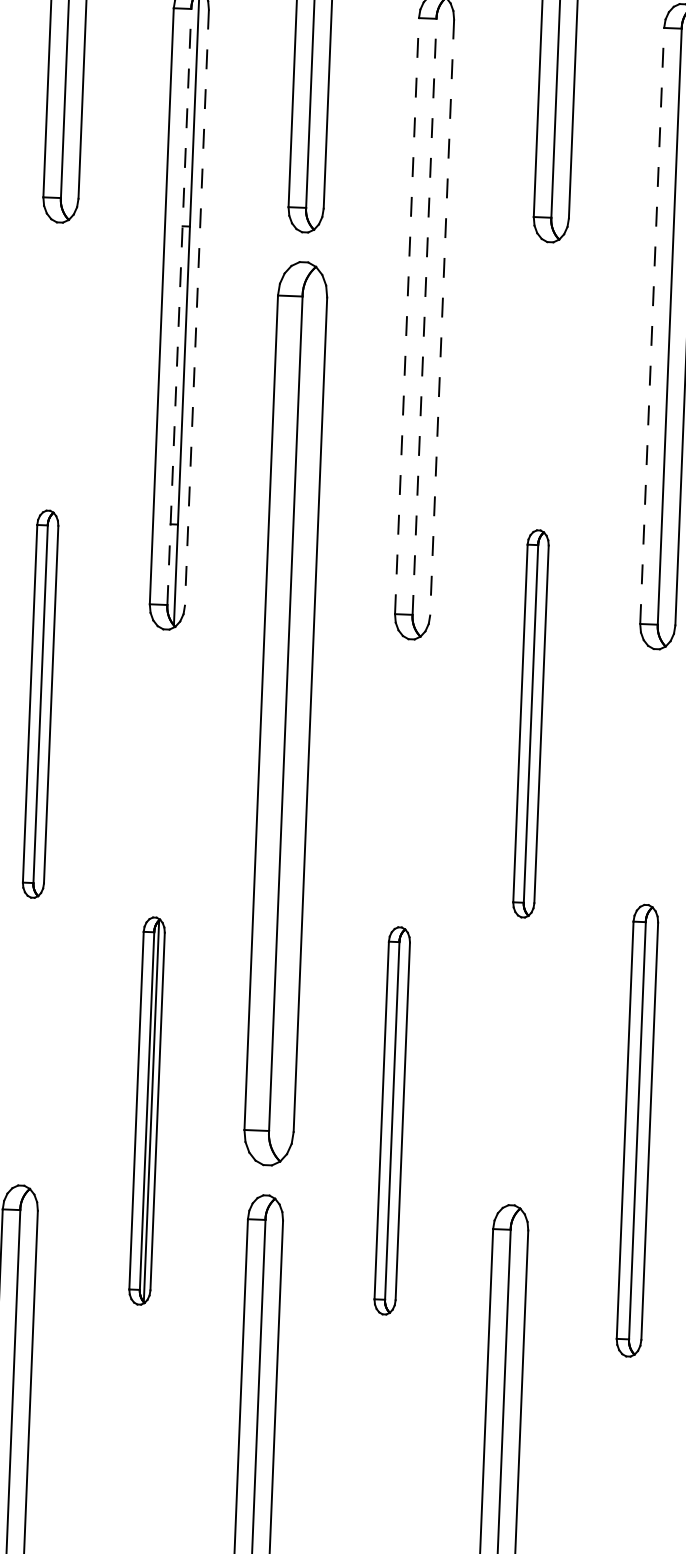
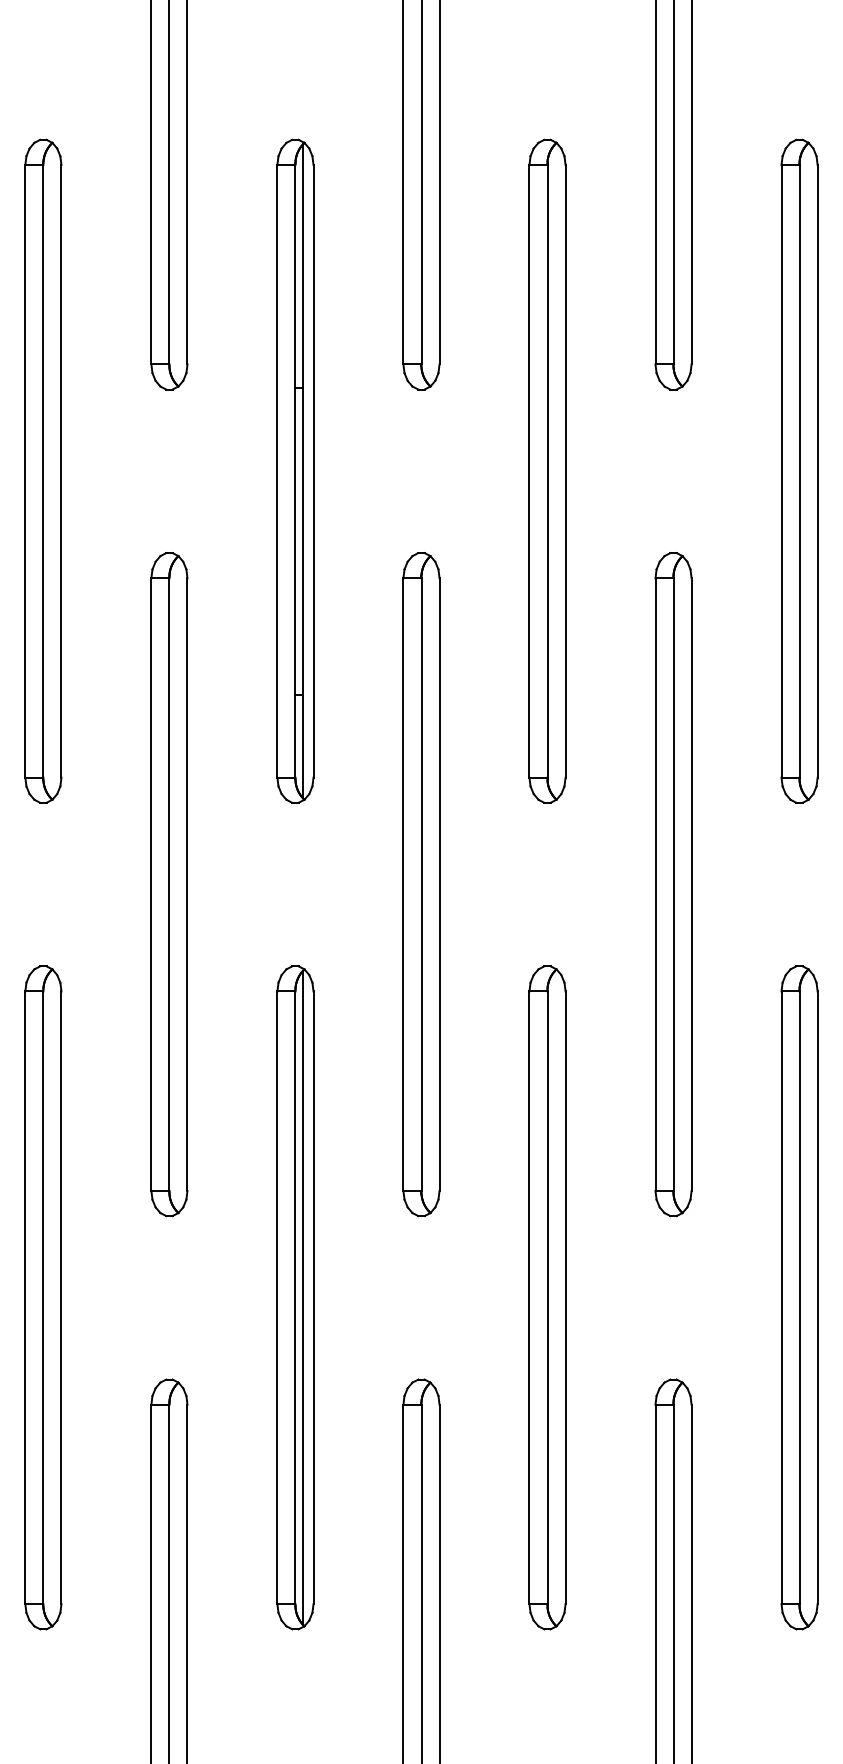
line: (179, 306) -> (295, 470), dashed -> solid
line: (196, 307) -> (313, 471), dashed -> solid
line: (407, 315) -> (529, 470), dashed -> solid
line: (424, 316) -> (547, 470), dashed -> solid
line: (442, 317) -> (565, 471), dashed -> solid
line: (652, 325) -> (781, 470), dashed -> solid
part: (40, 704) -> (169, 884), size x1.67
part: (285, 713) -> (421, 884), size x0.71
part: (530, 723) -> (673, 884), size x1.67
part: (147, 1110) -> (295, 1297), size x1.67
part: (392, 1120) -> (547, 1297), size x1.67
part: (637, 1130) -> (799, 1297), size x1.43

